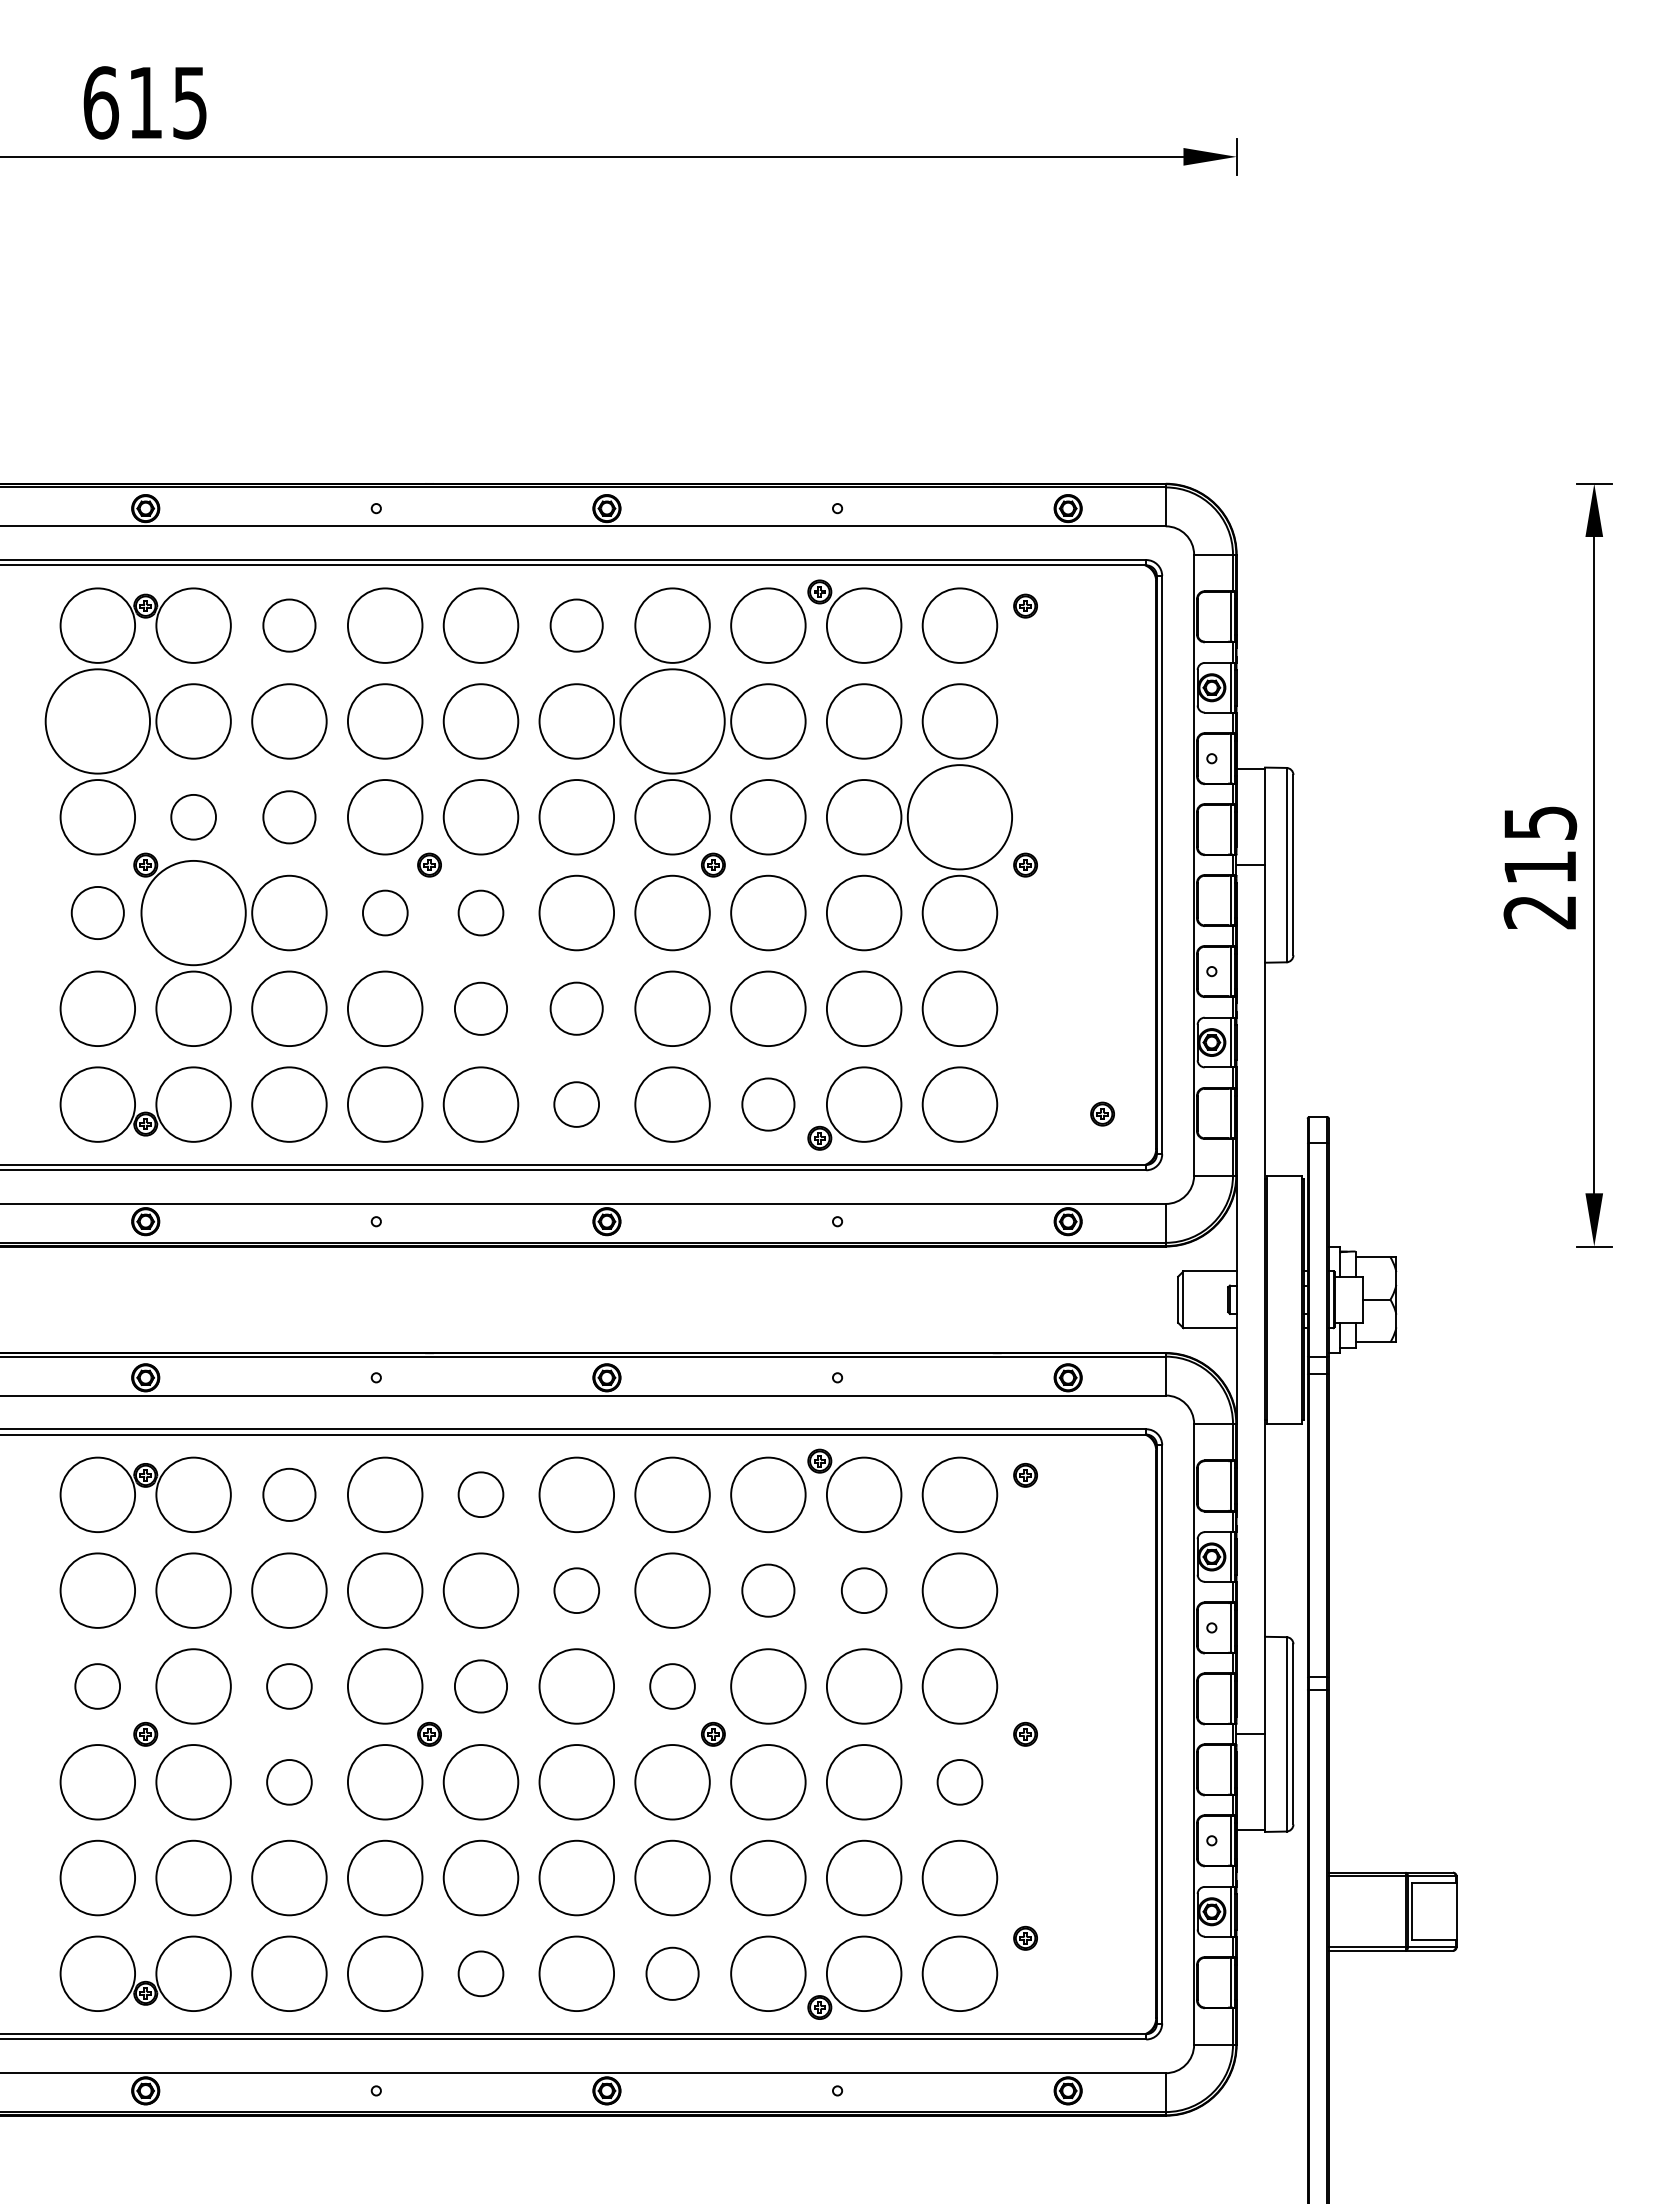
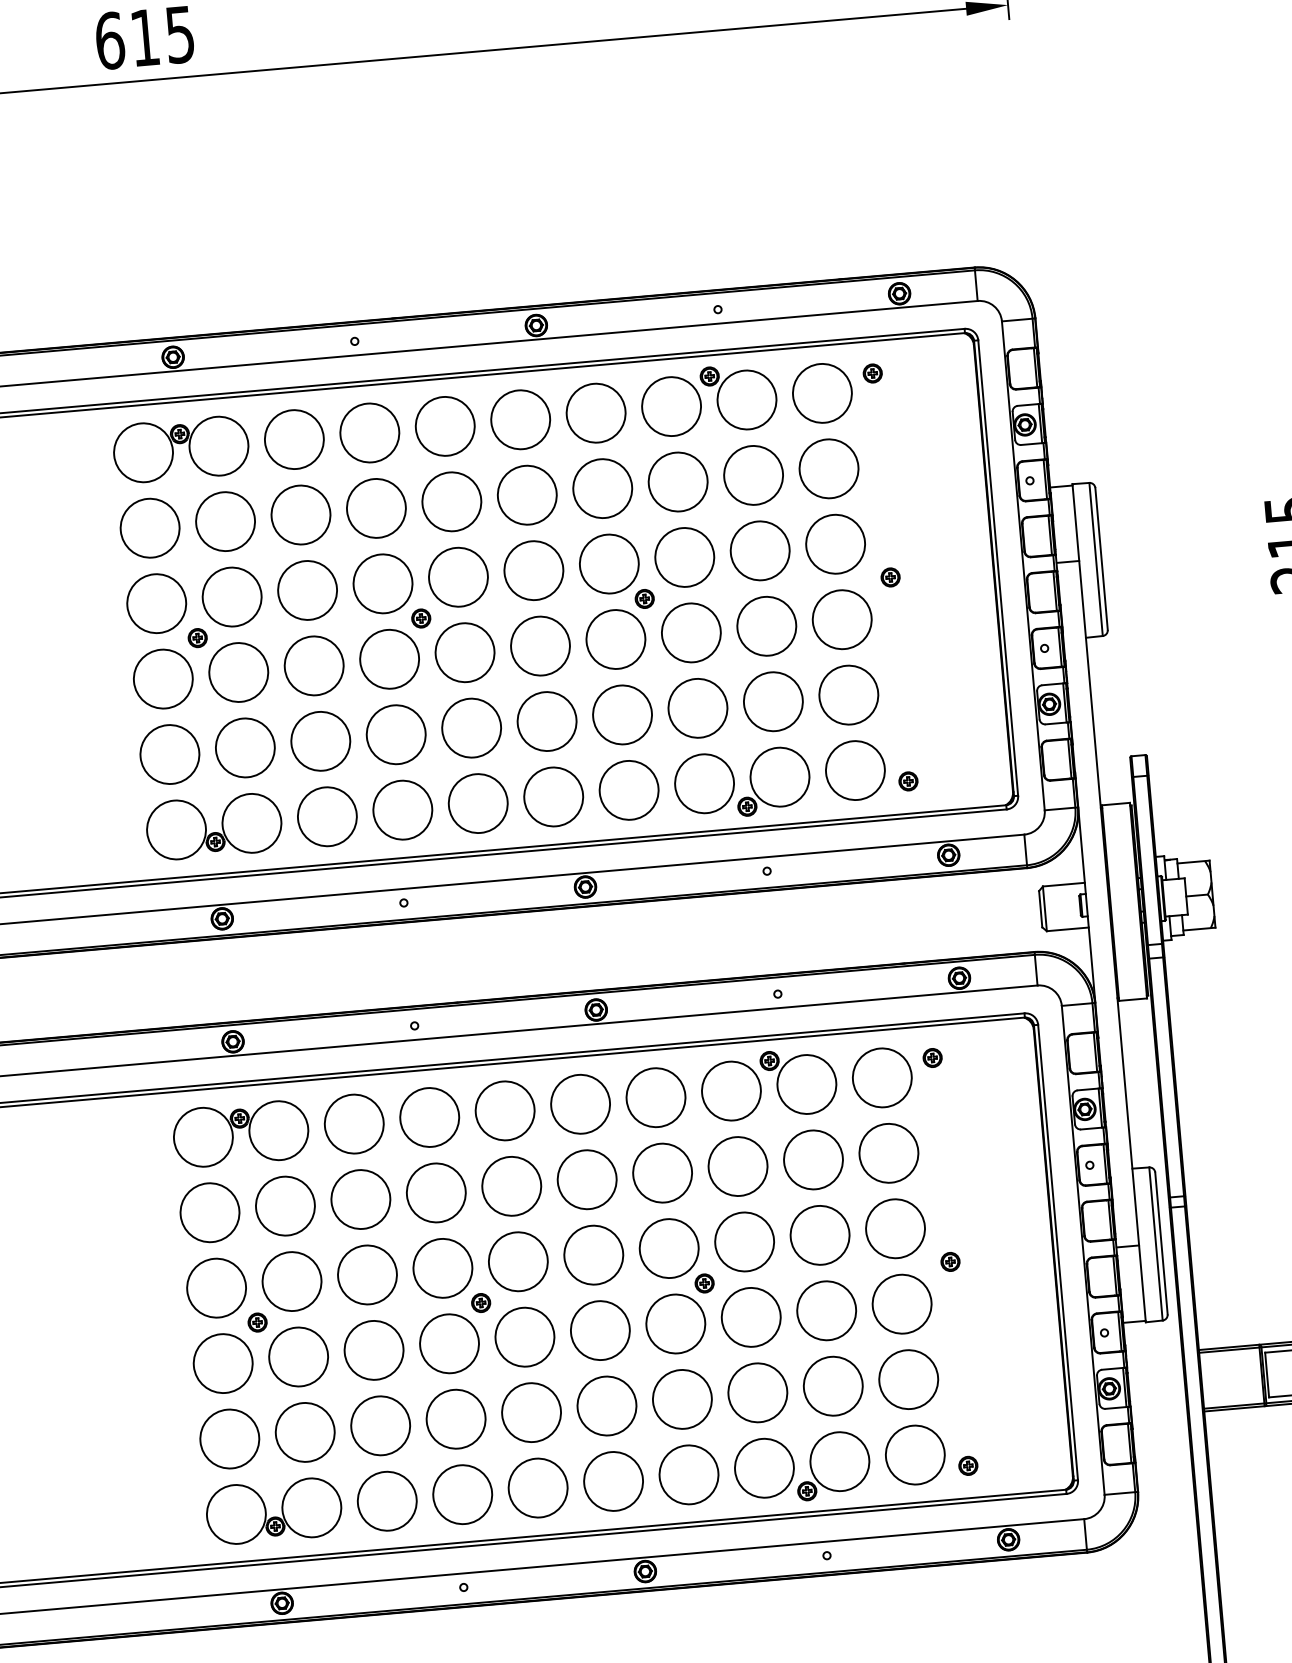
circle: (289, 625) -> (294, 439), size x1.43
circle: (576, 625) -> (520, 419), size x1.43
circle: (97, 721) -> (149, 528), size x0.71
circle: (672, 721) -> (602, 488), size x0.71
circle: (193, 817) -> (232, 597), size x1.67
circle: (289, 817) -> (307, 590), size x1.43
circle: (959, 817) -> (835, 544), size x0.71
circle: (97, 912) -> (163, 678), size x1.43
circle: (193, 912) -> (238, 672), size x0.71
circle: (385, 912) -> (389, 658), size x1.67
circle: (480, 912) -> (464, 652), size x1.67
circle: (480, 1008) -> (471, 727), size x1.43
circle: (576, 1008) -> (546, 721), size x1.43
circle: (576, 1104) -> (553, 796), size x1.67
circle: (768, 1104) -> (704, 783), size x1.43
part: (1102, 1113) -> (908, 780), moved
circle: (289, 1494) -> (354, 1123), size x1.43
circle: (480, 1494) -> (504, 1110), size x1.67
circle: (576, 1590) -> (586, 1179), size x1.67
circle: (768, 1590) -> (738, 1166), size x1.43
circle: (863, 1590) -> (812, 1159), size x1.67
circle: (97, 1686) -> (216, 1288), size x1.67
circle: (289, 1686) -> (367, 1274), size x1.67
circle: (480, 1686) -> (517, 1261), size x1.43
circle: (672, 1686) -> (669, 1248), size x1.67
circle: (289, 1782) -> (374, 1350), size x1.67
circle: (959, 1782) -> (901, 1304), size x1.67
part: (1025, 1937) -> (968, 1465), moved
circle: (480, 1973) -> (537, 1487), size x1.67
circle: (672, 1973) -> (688, 1474), size x1.43

